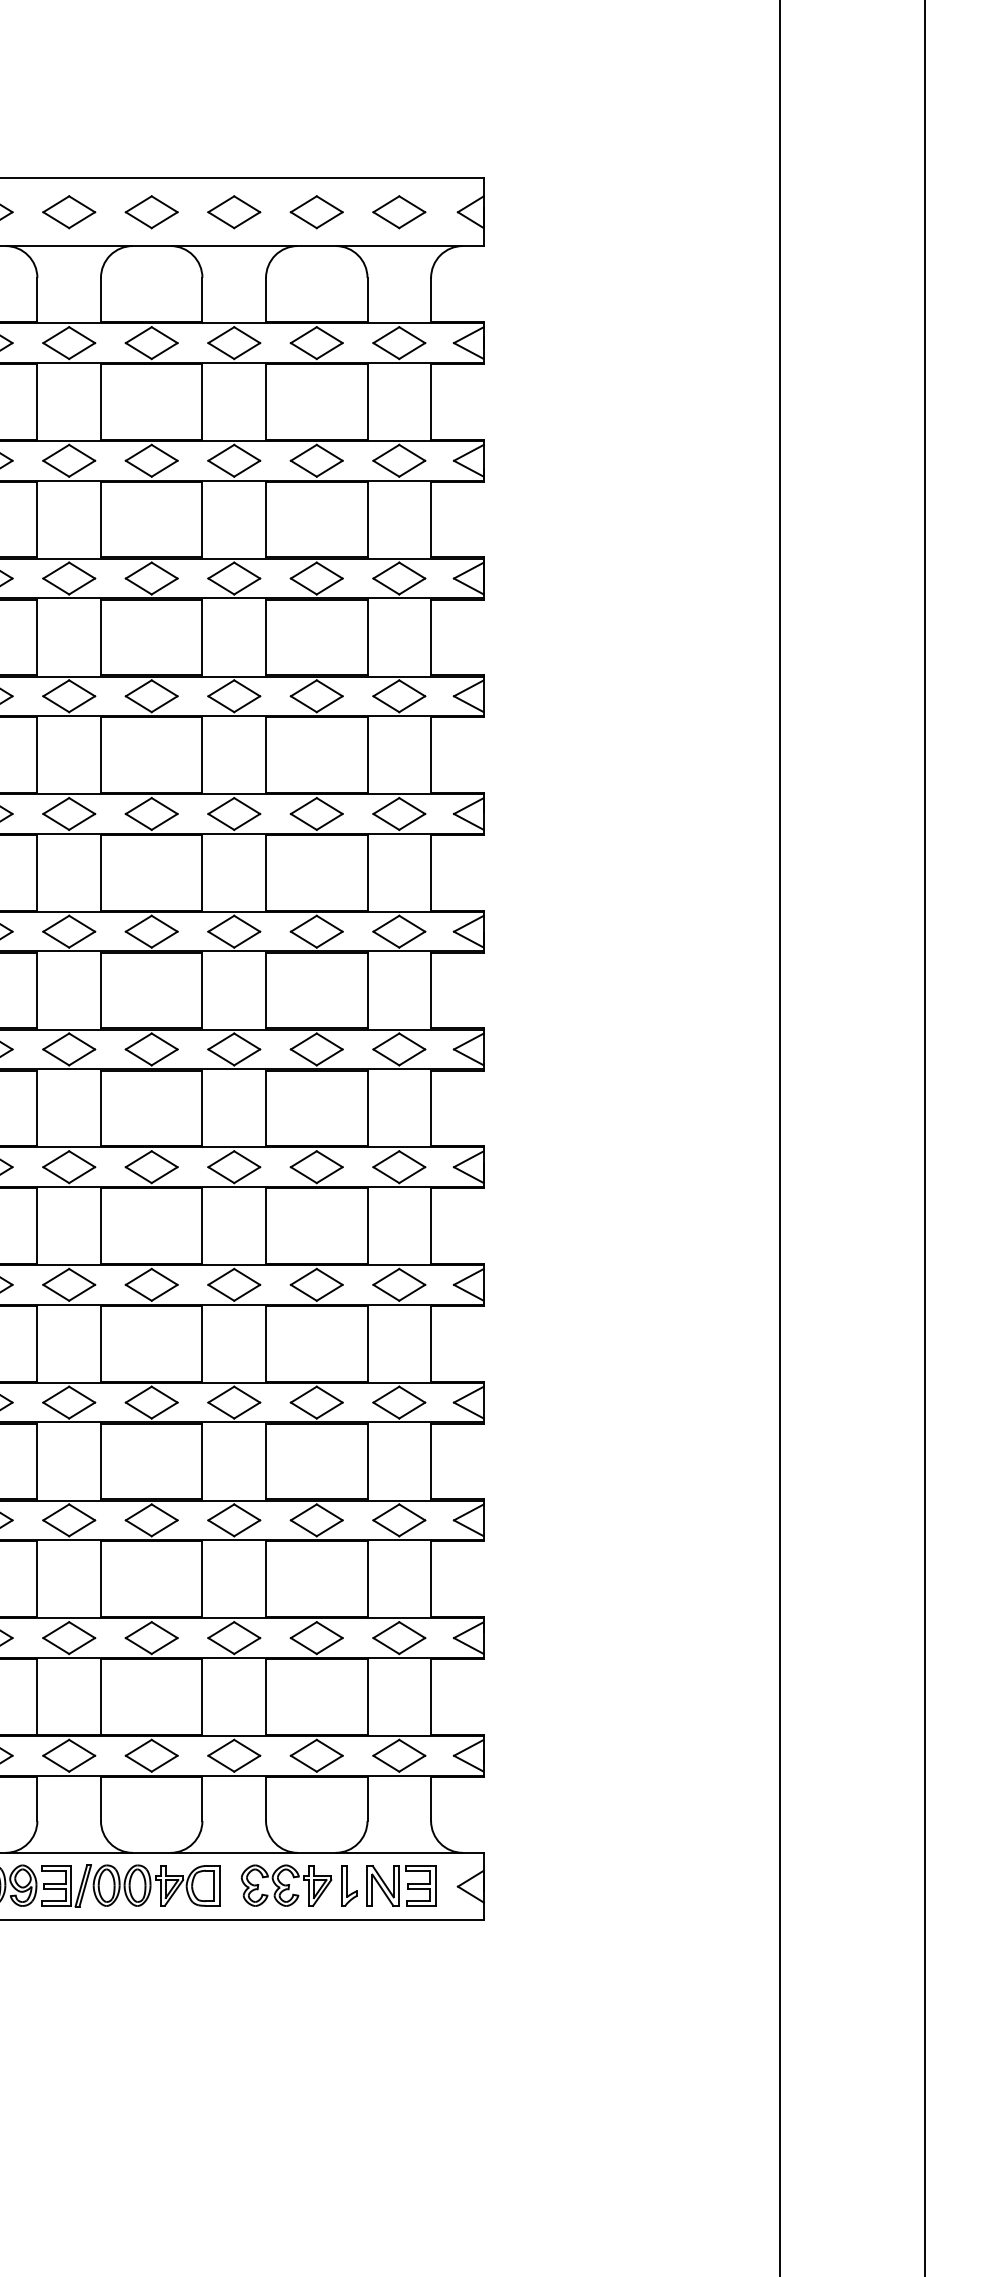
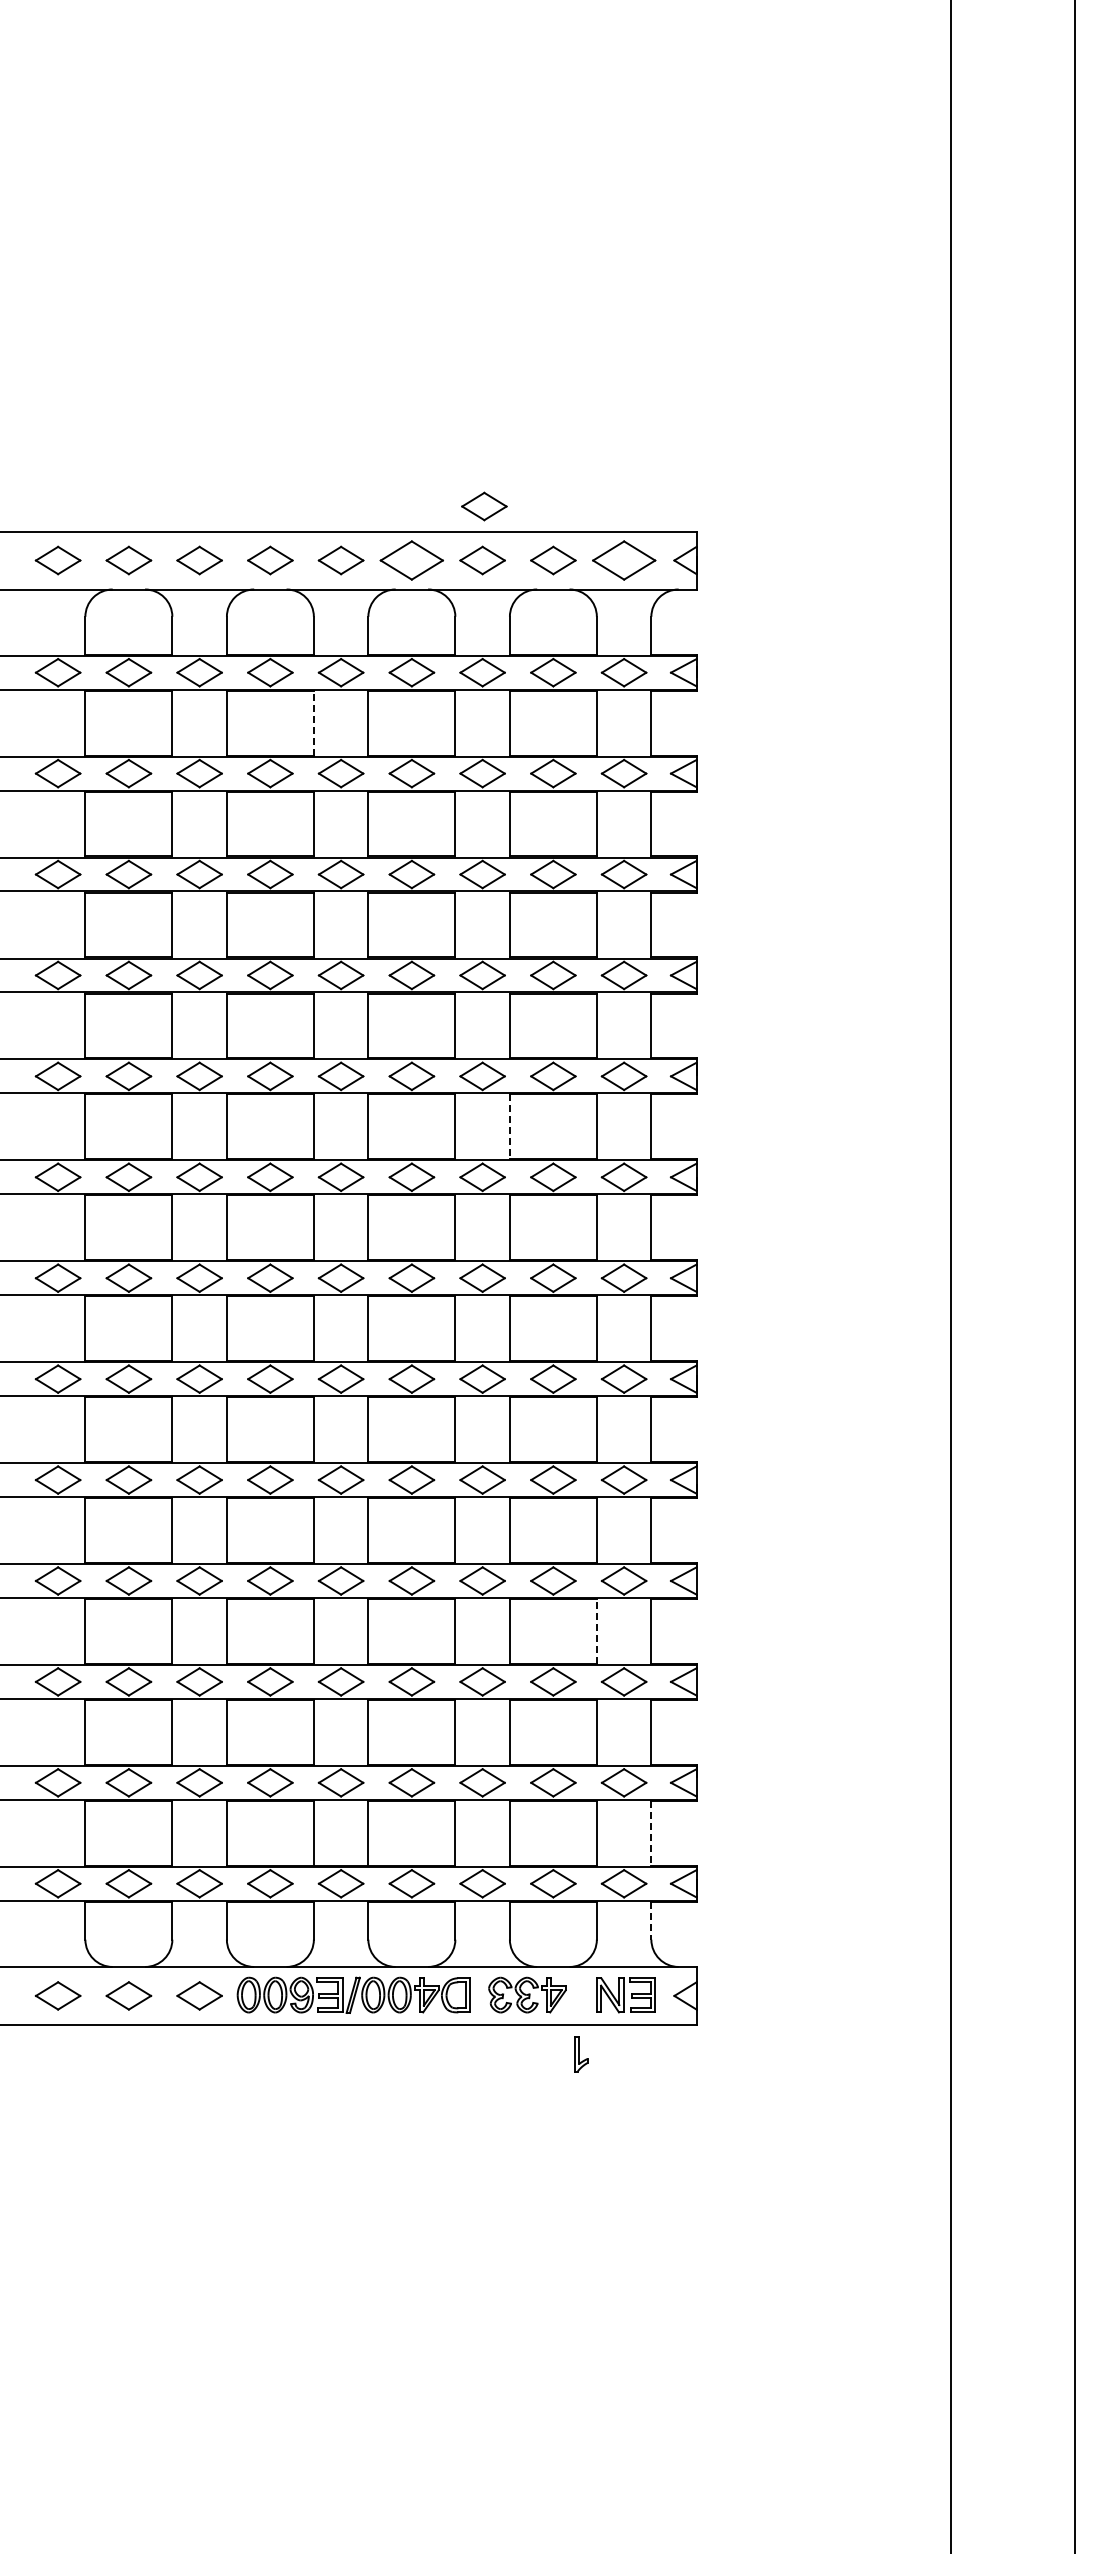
part: (236, 149) -> (484, 506), added
part: (151, 212) -> (411, 560), size x1.4
part: (398, 212) -> (623, 560), size x1.4
line: (36, 401) -> (313, 722), solid -> dashed
line: (265, 873) -> (509, 1127), solid -> dashed
line: (367, 1460) -> (596, 1630), solid -> dashed
line: (431, 1697) -> (651, 1833), solid -> dashed
line: (431, 1798) -> (651, 1920), solid -> dashed
part: (349, 1886) -> (581, 2054), moved

